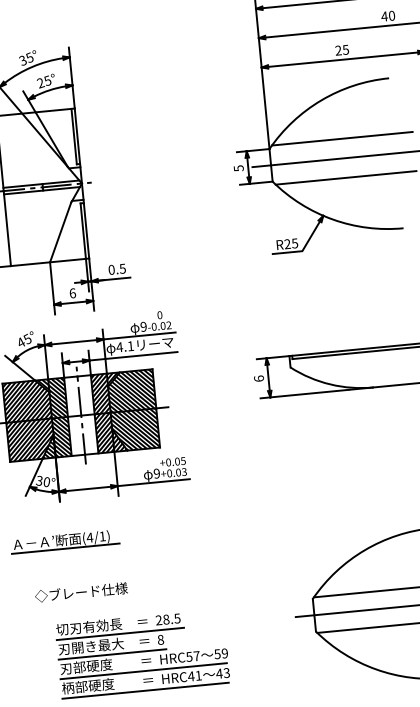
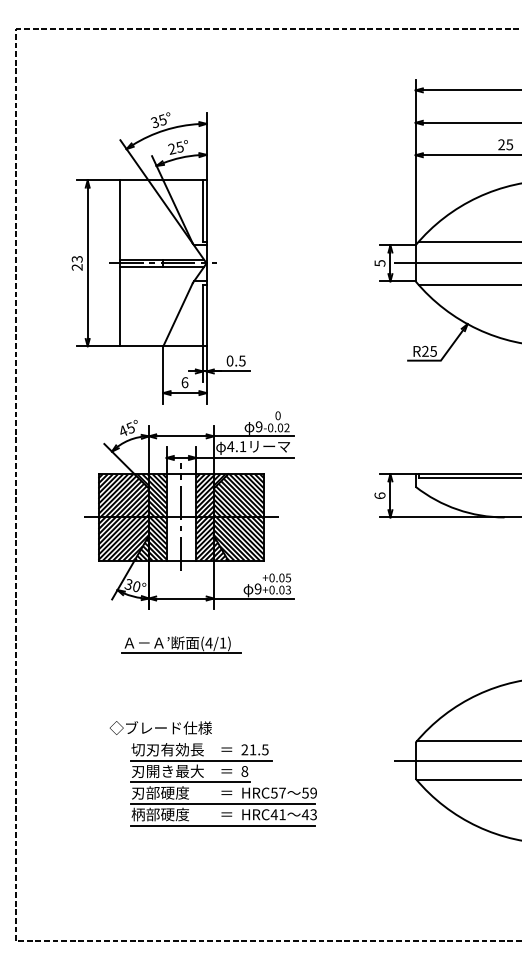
part: (65, 541) -> (181, 644), moved
text: (81, 591) -> (160, 727), moved
text: (165, 619) -> (252, 749), 28.5 -> 21.5

